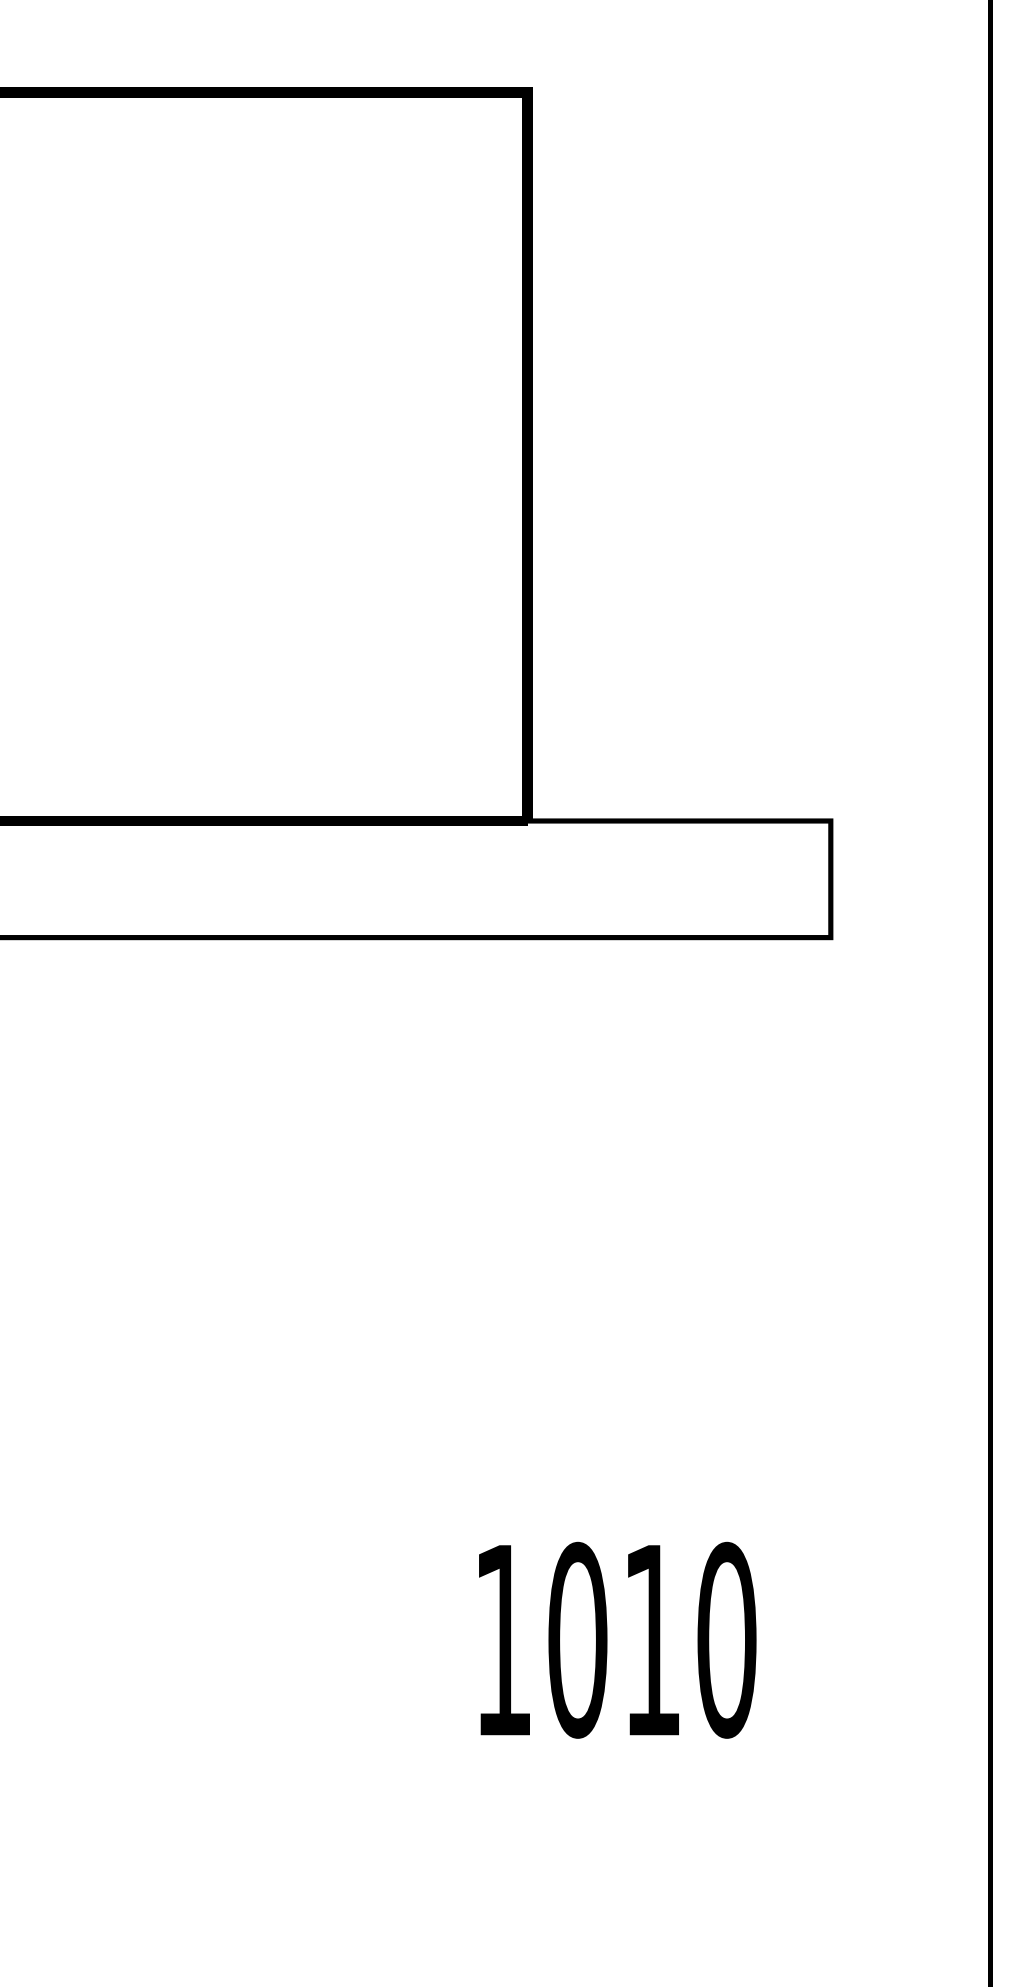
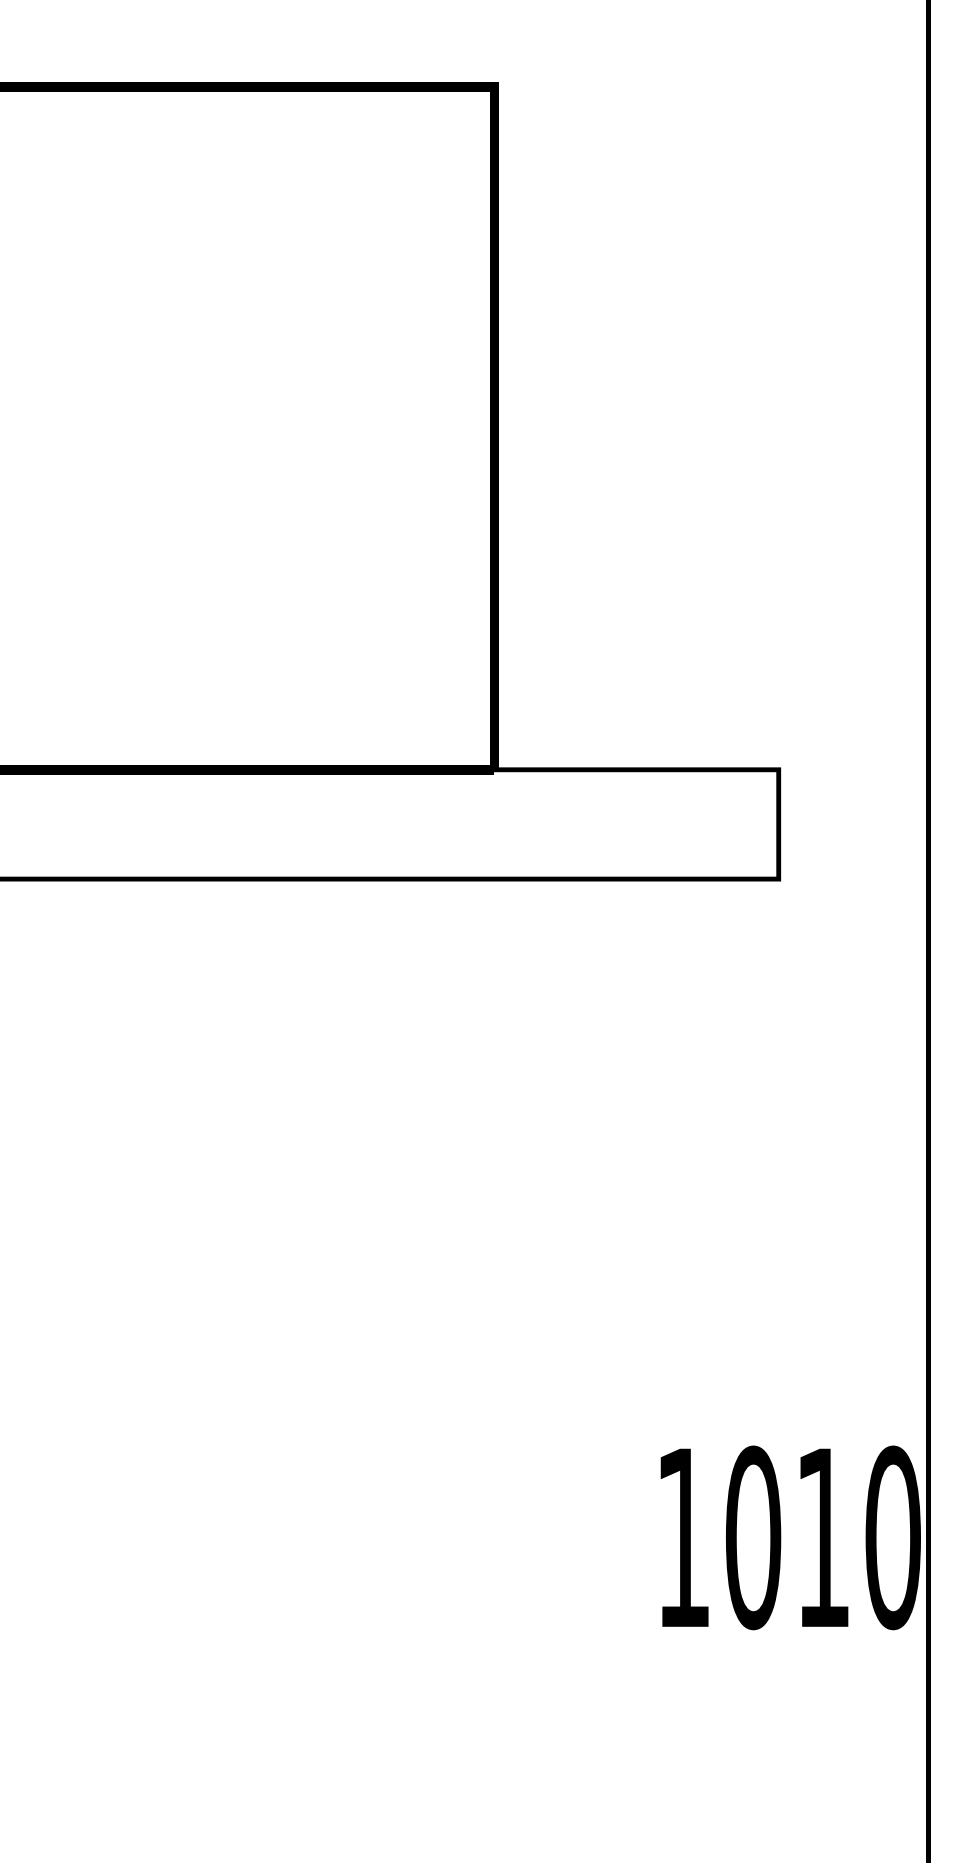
text: (617, 1639) -> (790, 1537), moved

